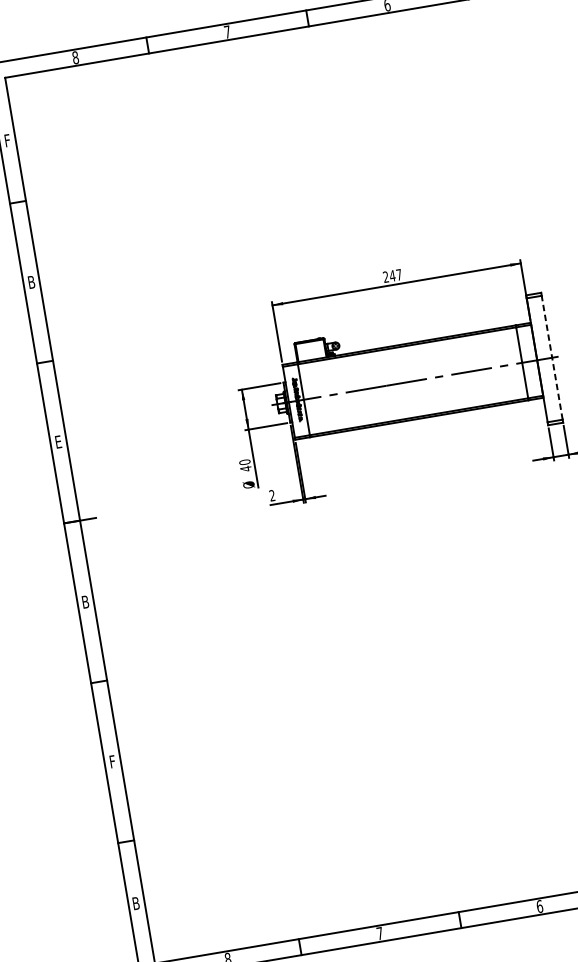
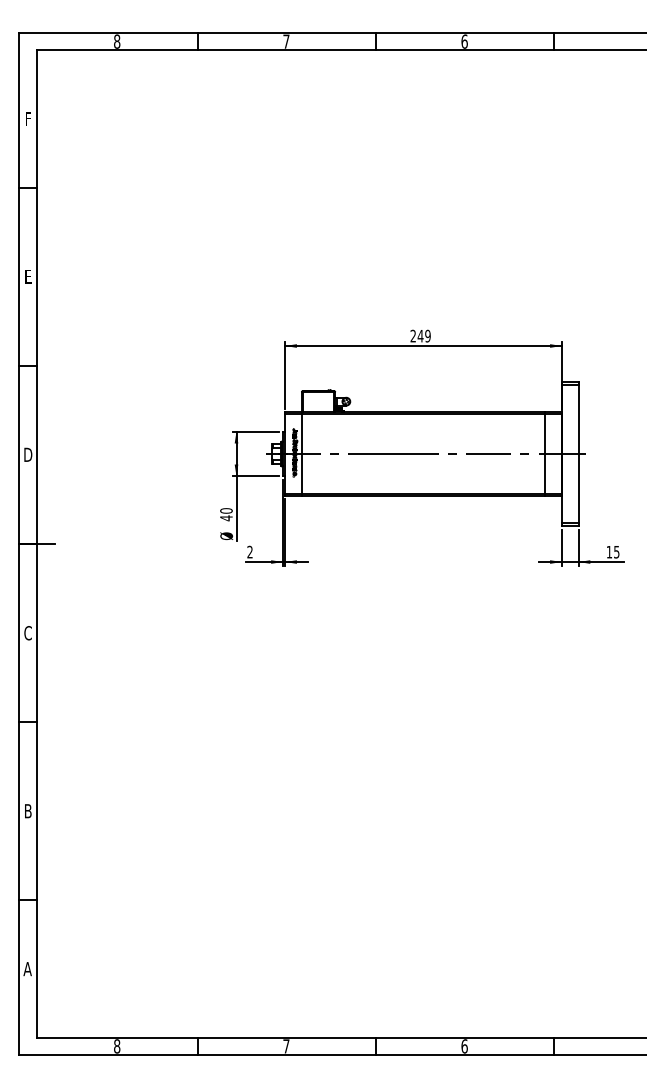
text: (398, 274) -> (427, 335), 247 -> 249
text: (31, 281) -> (28, 276), B -> E
line: (552, 357) -> (578, 453), dashed -> solid
text: (58, 441) -> (28, 454), E -> D
text: (84, 602) -> (27, 633), B -> C
text: (112, 761) -> (28, 811), F -> B
text: (135, 903) -> (27, 969), B -> A

